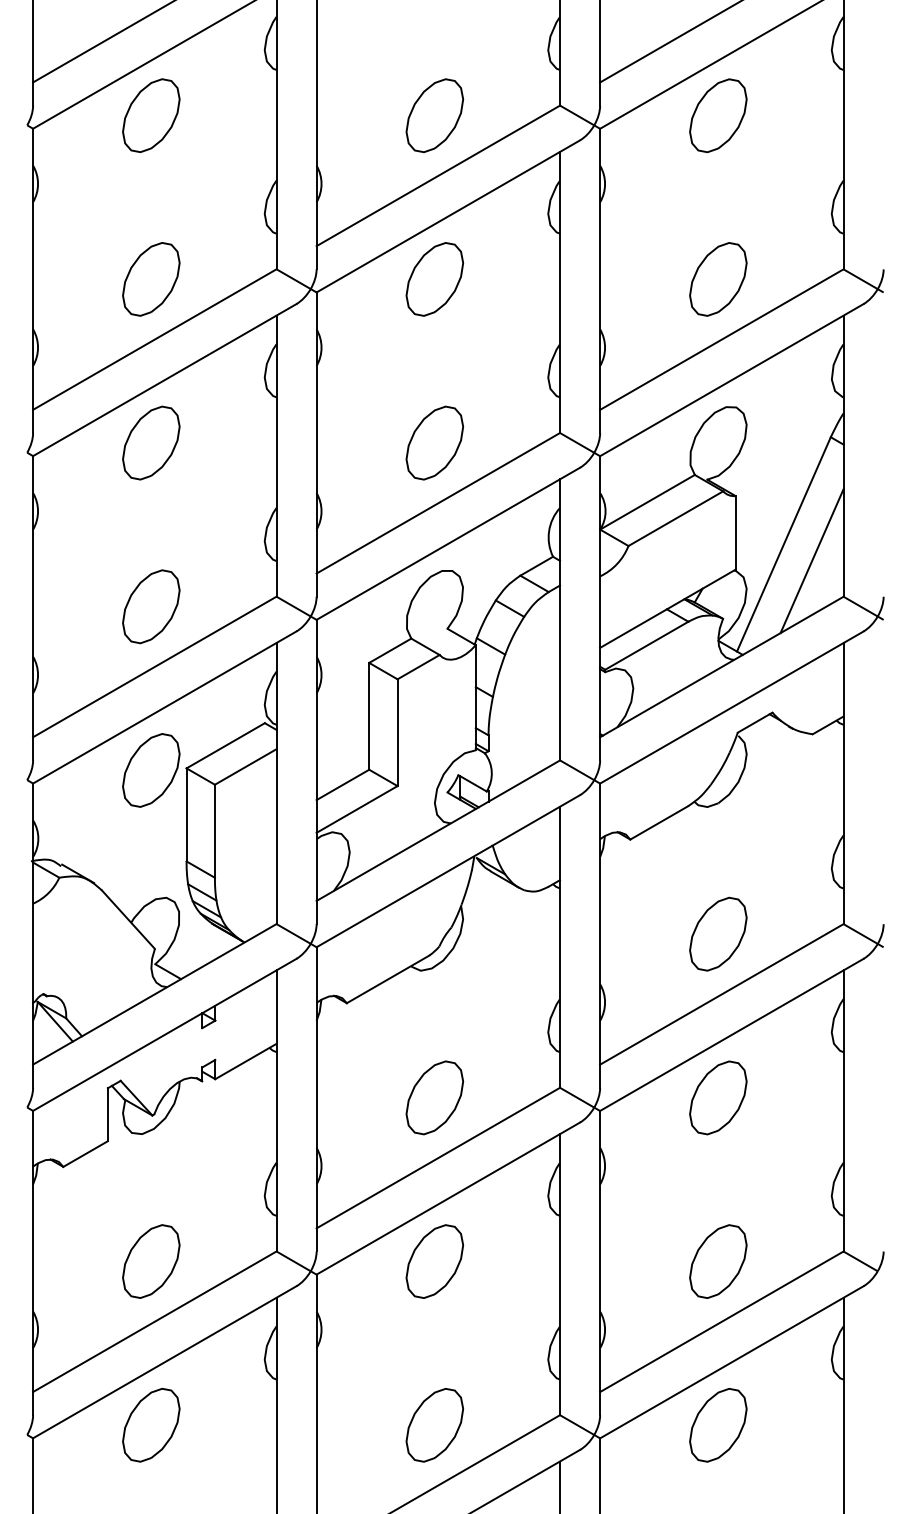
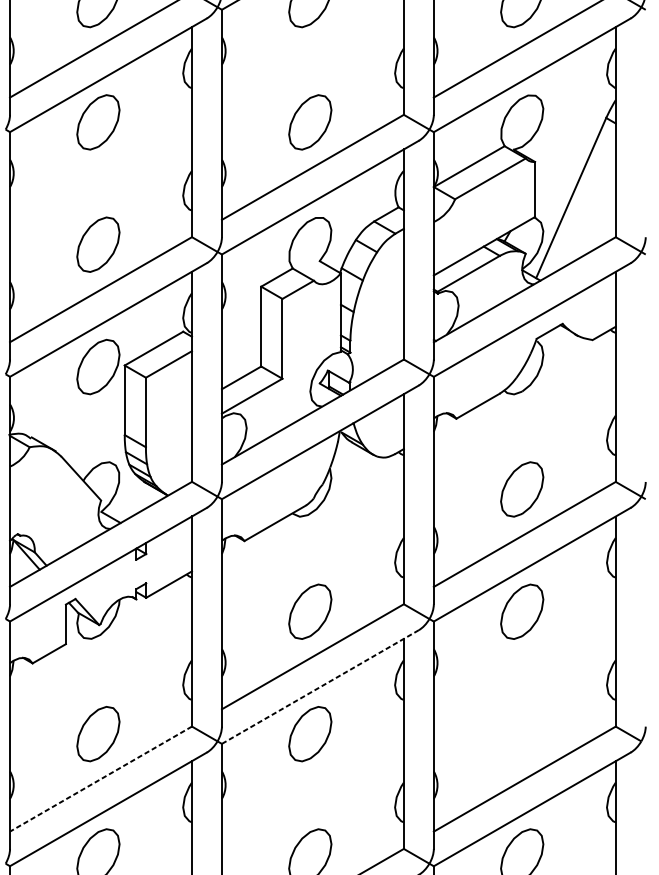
line: (811, 561) -> (591, 210), removed
line: (448, 1198) -> (320, 686), solid -> dashed
part: (718, 1261) -> (522, 734), removed
line: (154, 1321) -> (100, 778), solid -> dashed

